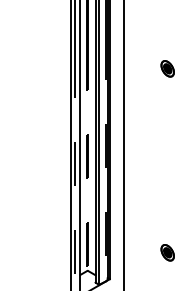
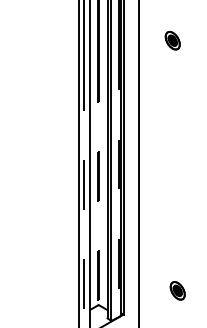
part: (167, 68) -> (172, 40), moved
part: (167, 252) -> (177, 290), moved

